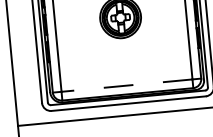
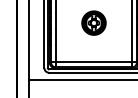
line: (126, 85) -> (93, 62), dashed -> solid

